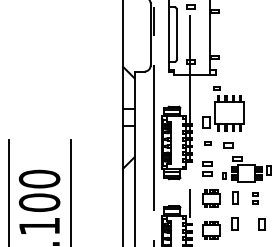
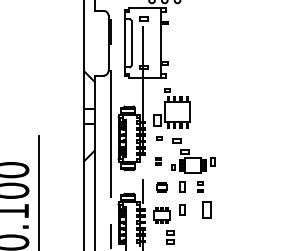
part: (207, 169) -> (158, 161), size x0.6
part: (210, 198) -> (161, 187), size x0.6
part: (262, 224) -> (206, 209), size x1.6

